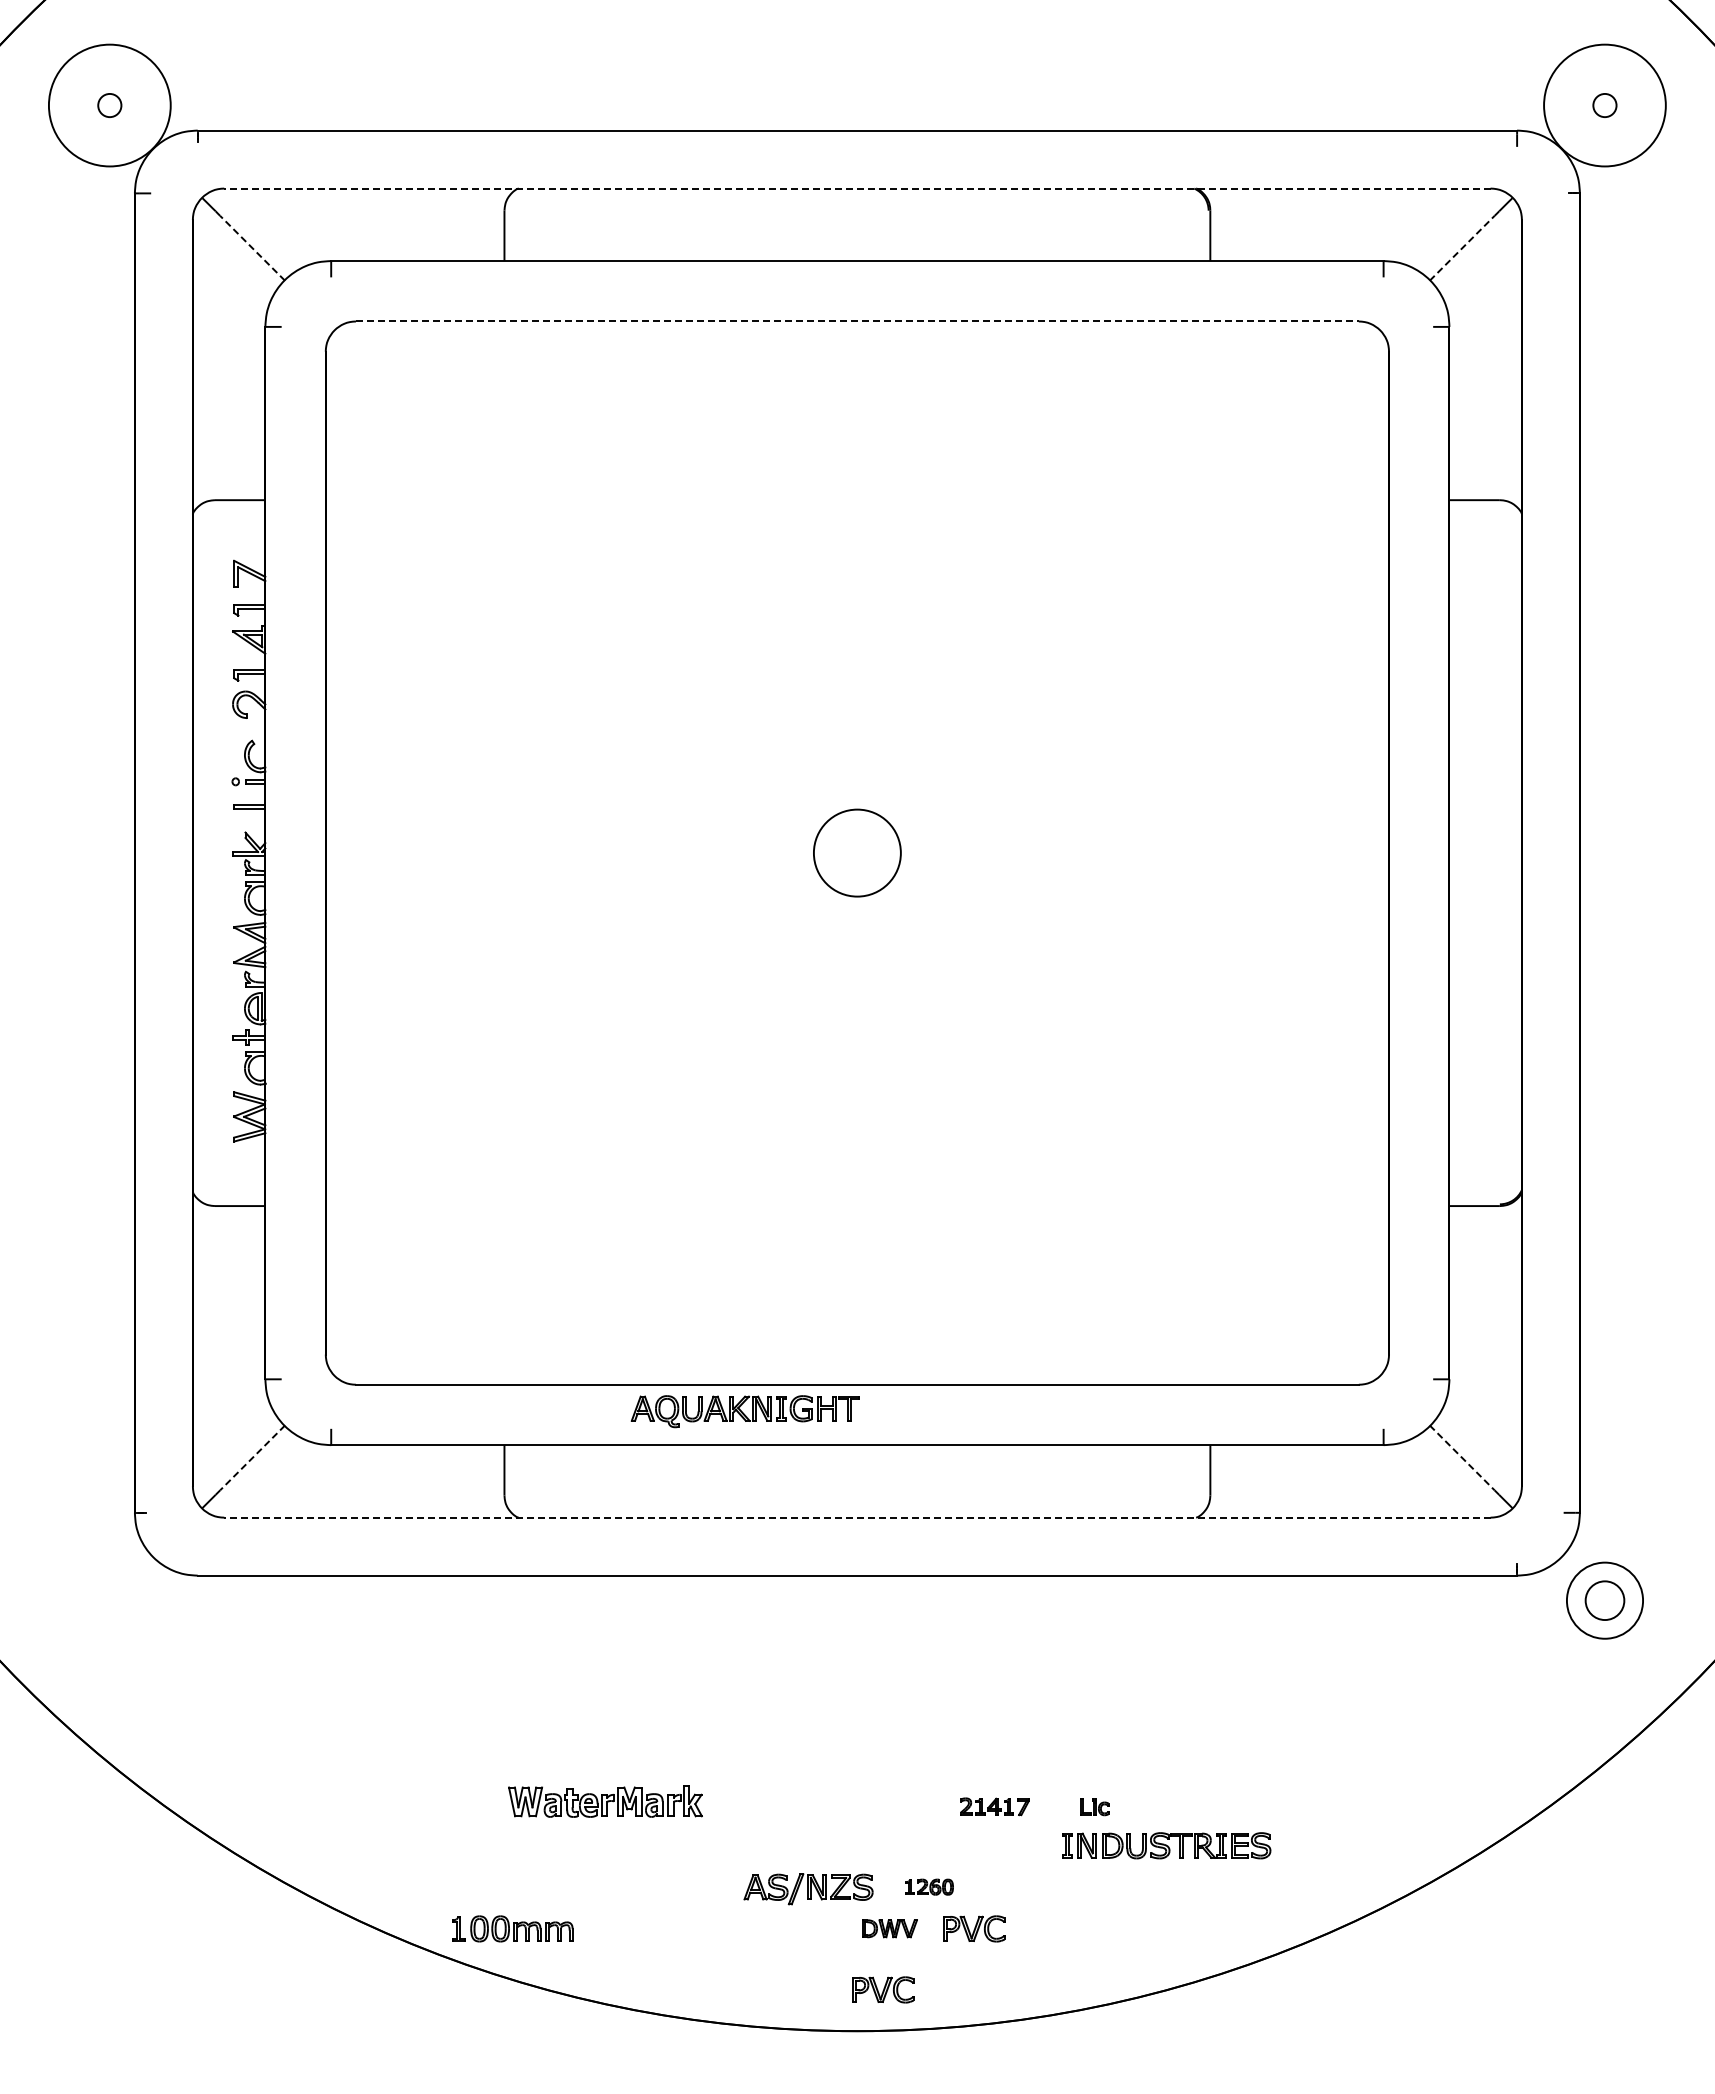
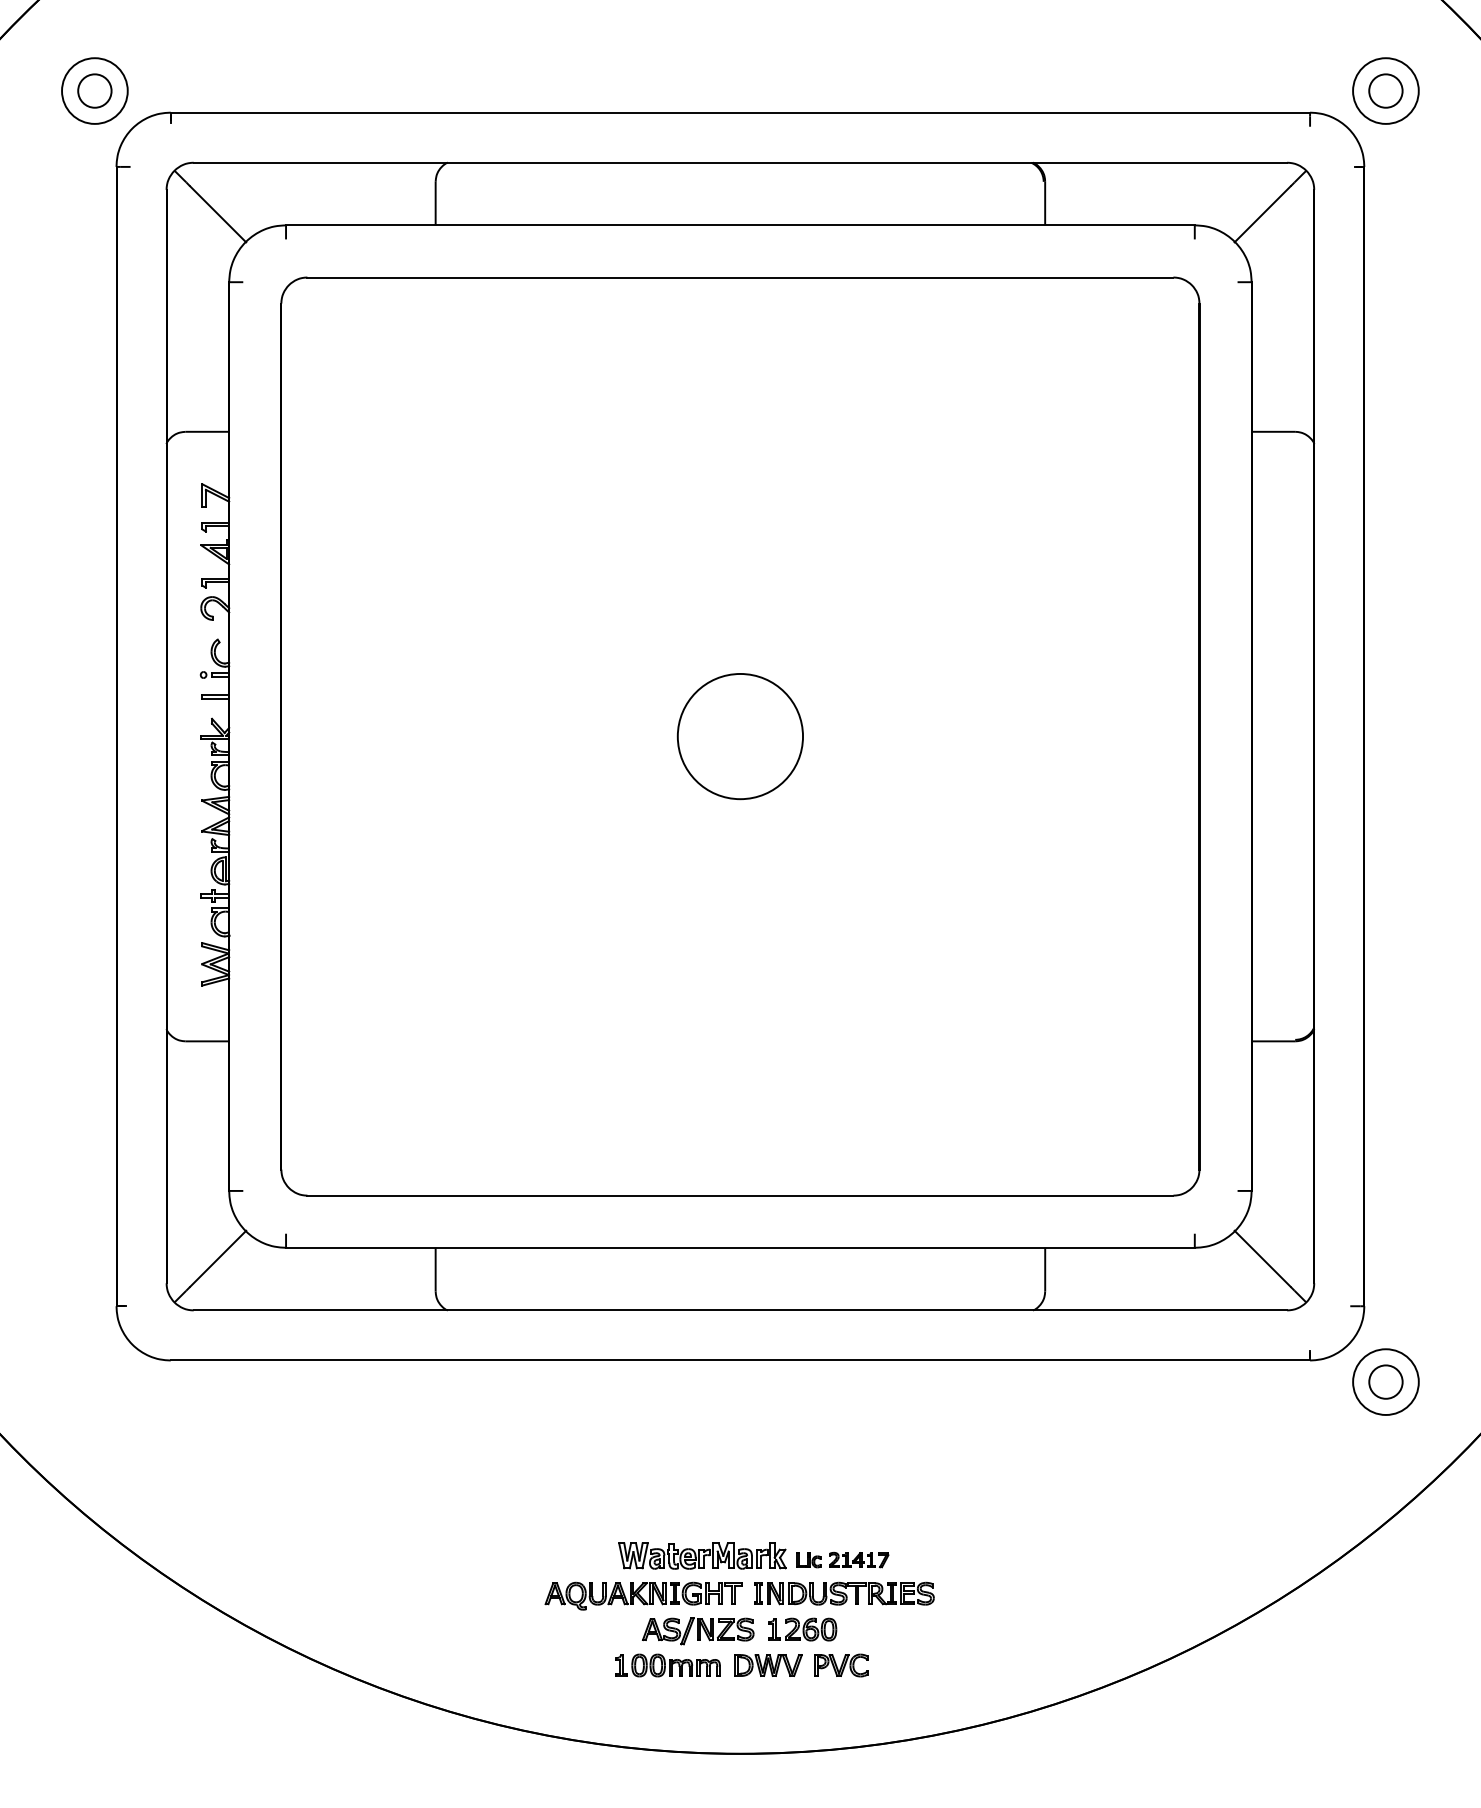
circle: (109, 105) -> (94, 91), size x0.62
circle: (109, 105) -> (94, 91), size x1.67
circle: (1604, 105) -> (1385, 91), size x0.62
circle: (1604, 105) -> (1385, 91), size x1.67
line: (856, 188) -> (739, 162), dashed -> solid
line: (252, 248) -> (218, 214), dashed -> solid
line: (1462, 248) -> (1262, 214), dashed -> solid
line: (857, 321) -> (740, 277), dashed -> solid
circle: (856, 852) -> (739, 736), size x1.67
part: (744, 1411) -> (642, 1596), moved
line: (252, 1457) -> (218, 1258), dashed -> solid
line: (1462, 1457) -> (1262, 1258), dashed -> solid
line: (856, 1517) -> (739, 1310), dashed -> solid
part: (605, 1801) -> (702, 1555), moved
part: (1094, 1807) -> (808, 1560), moved
part: (1166, 1845) -> (844, 1593), moved
part: (929, 1886) -> (802, 1628), size x1.67
part: (512, 1928) -> (667, 1665), moved
part: (889, 1928) -> (768, 1665), size x1.43
part: (883, 1989) -> (762, 1717), removed

